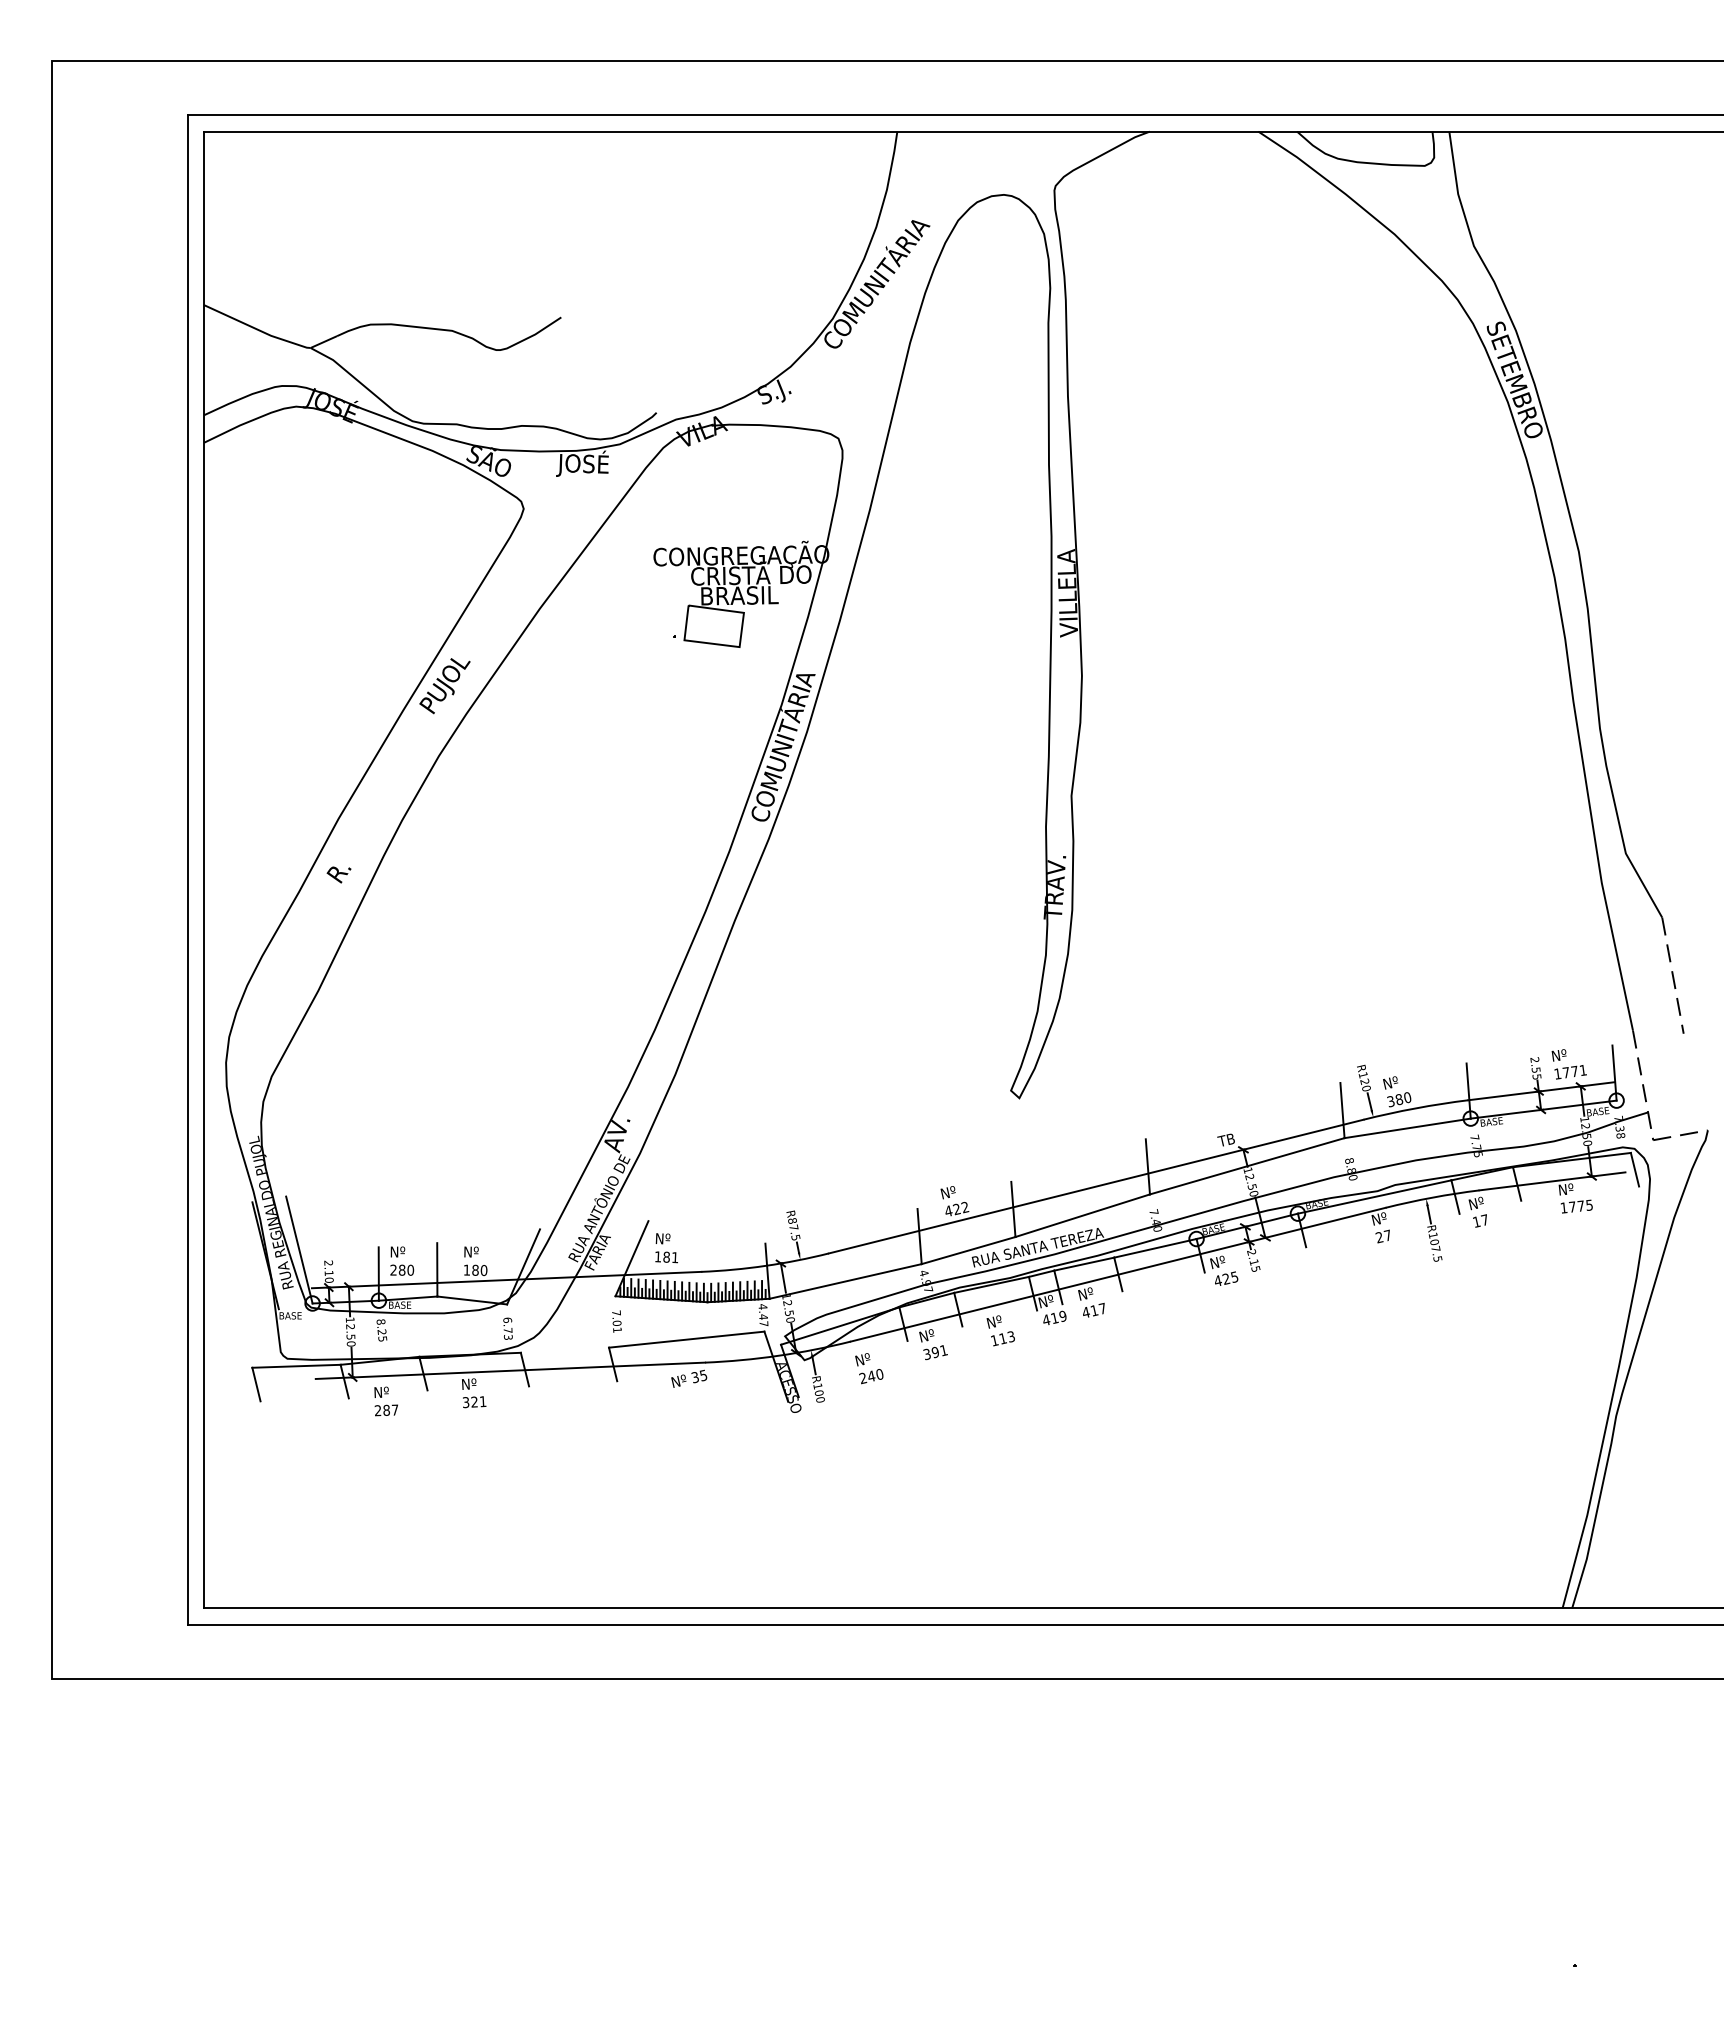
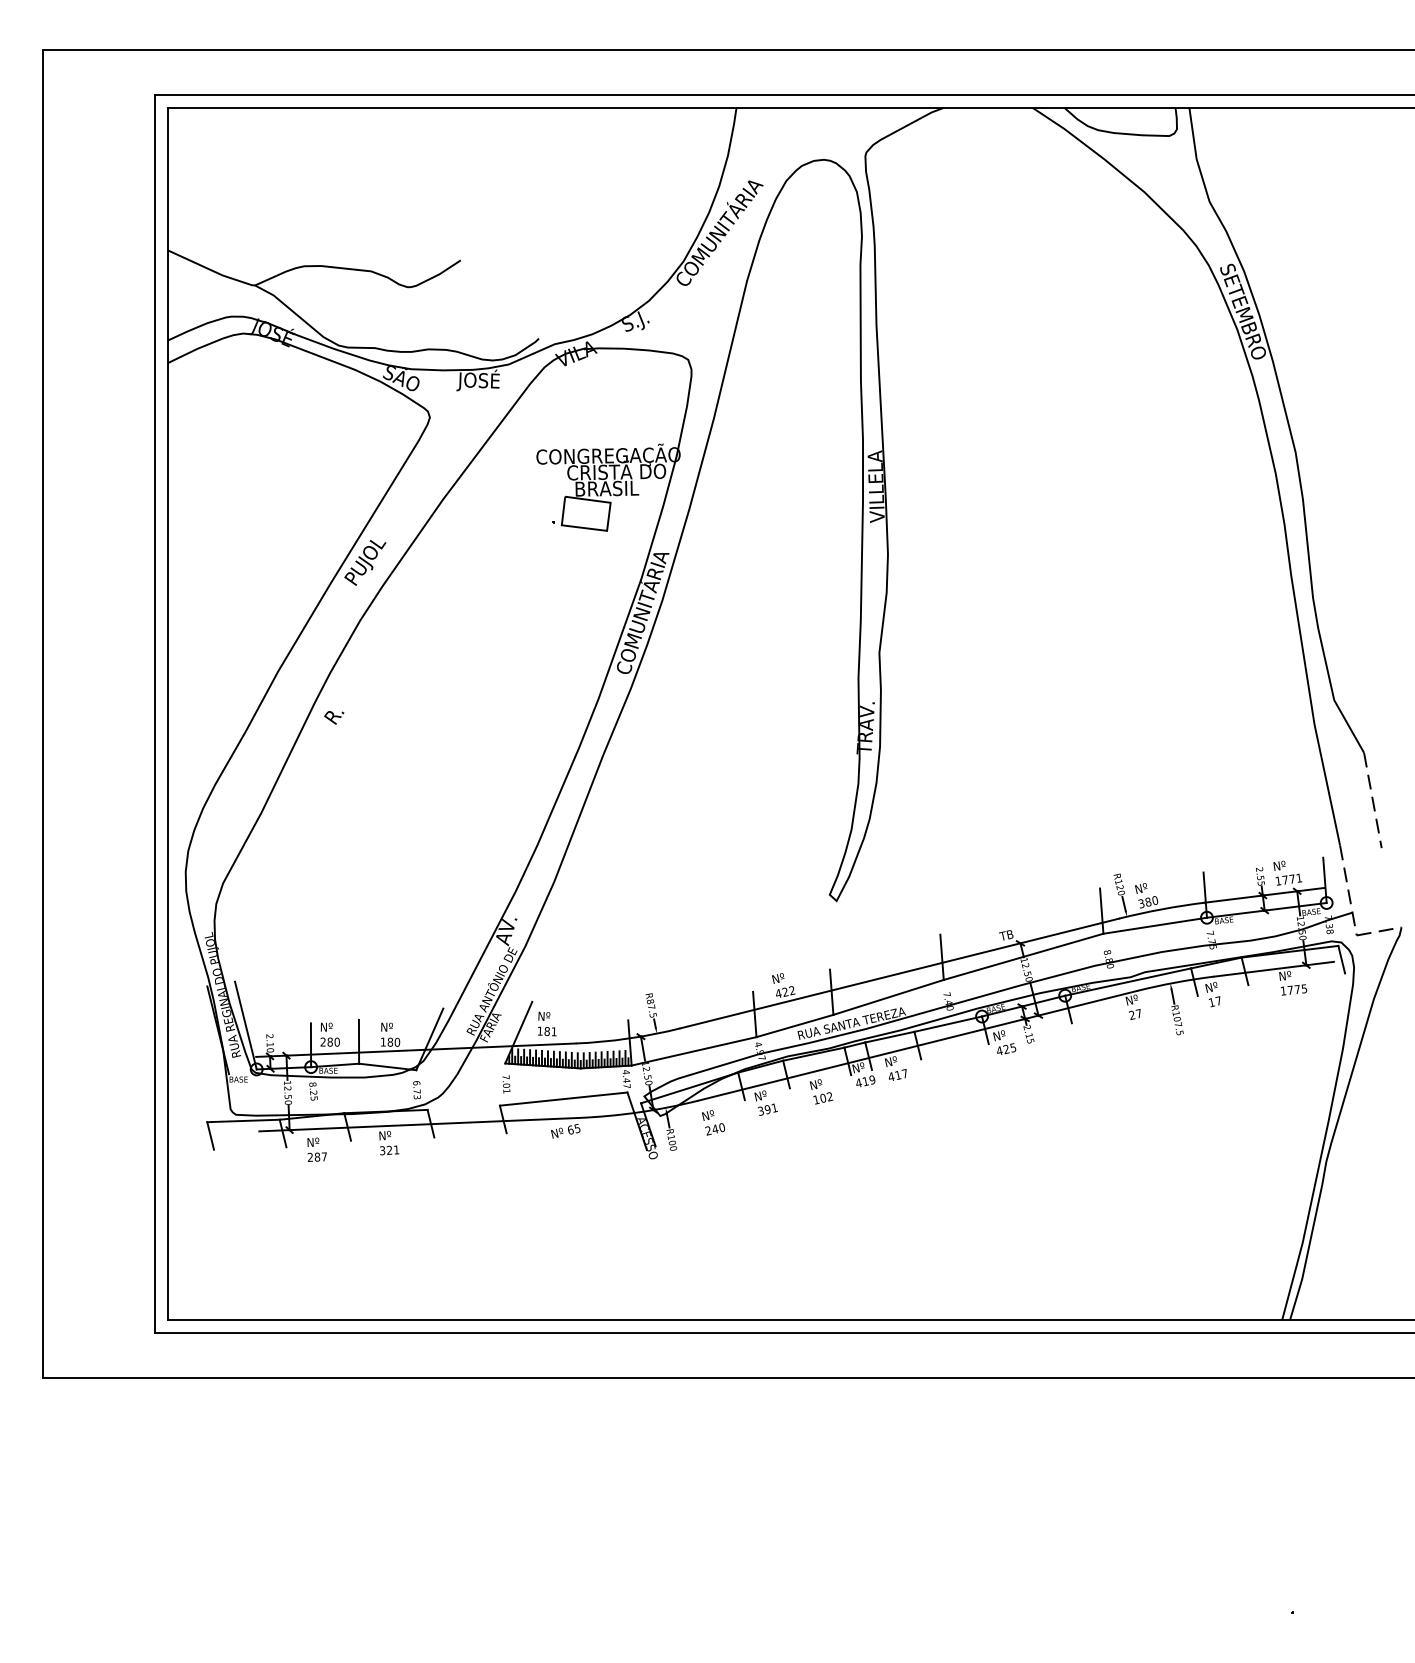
text: (338, 874) -> (333, 717), moved
text: (1007, 1337) -> (826, 1097), 113 -> 102
text: (695, 1377) -> (570, 1130), 35 -> 65

